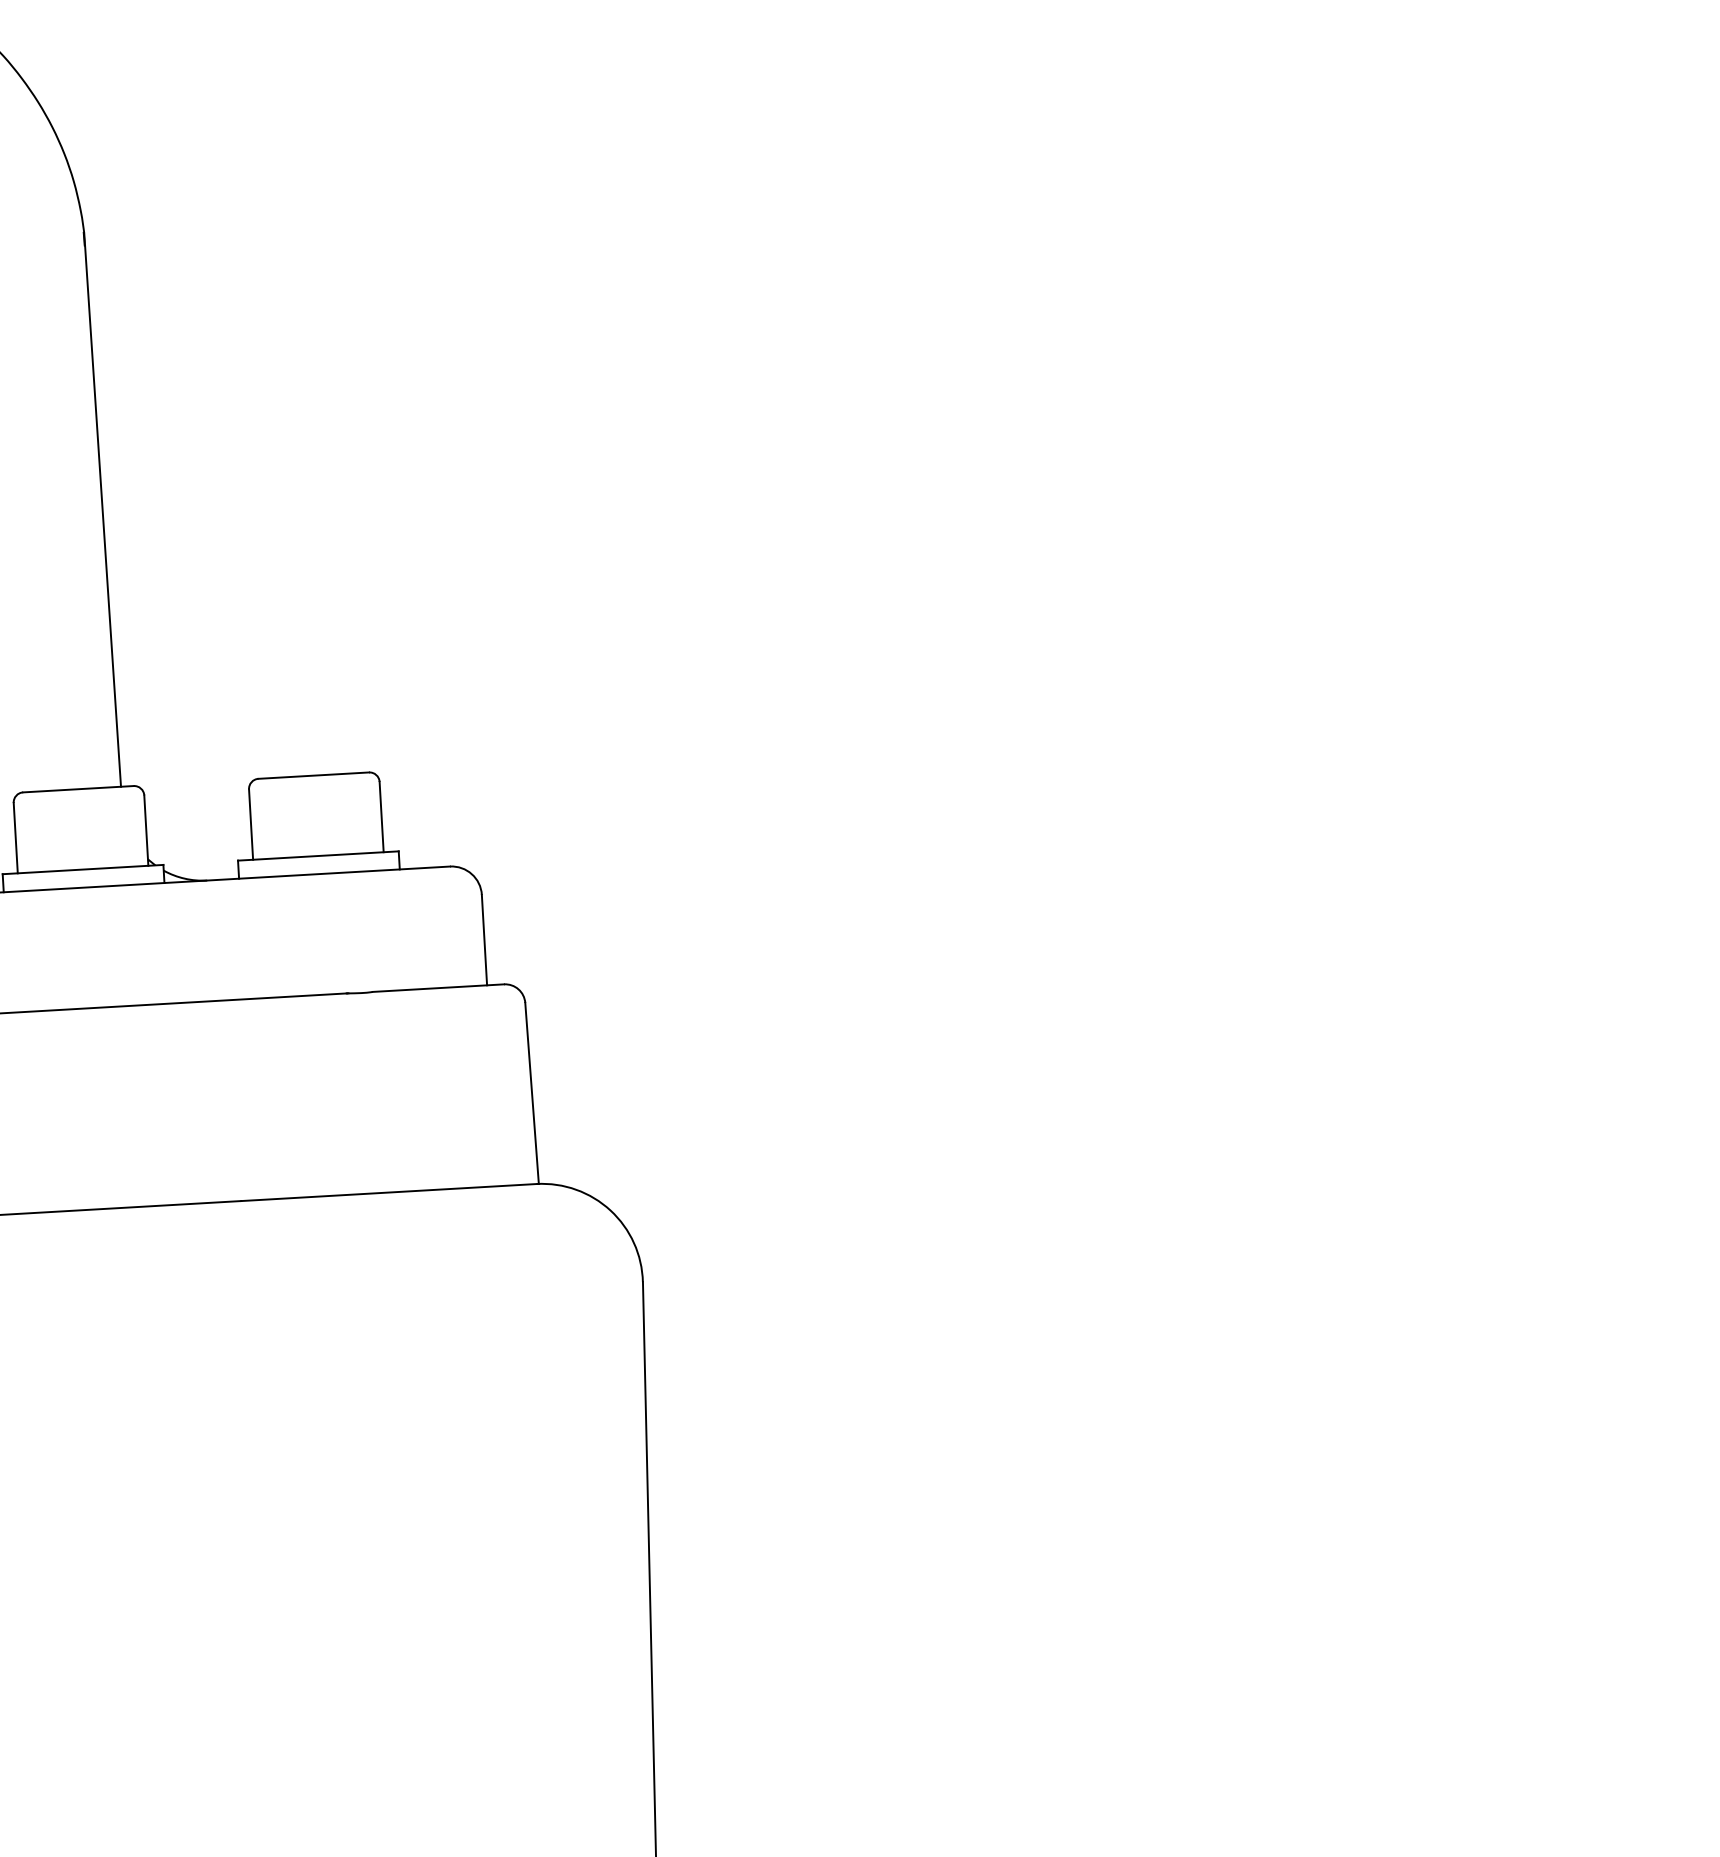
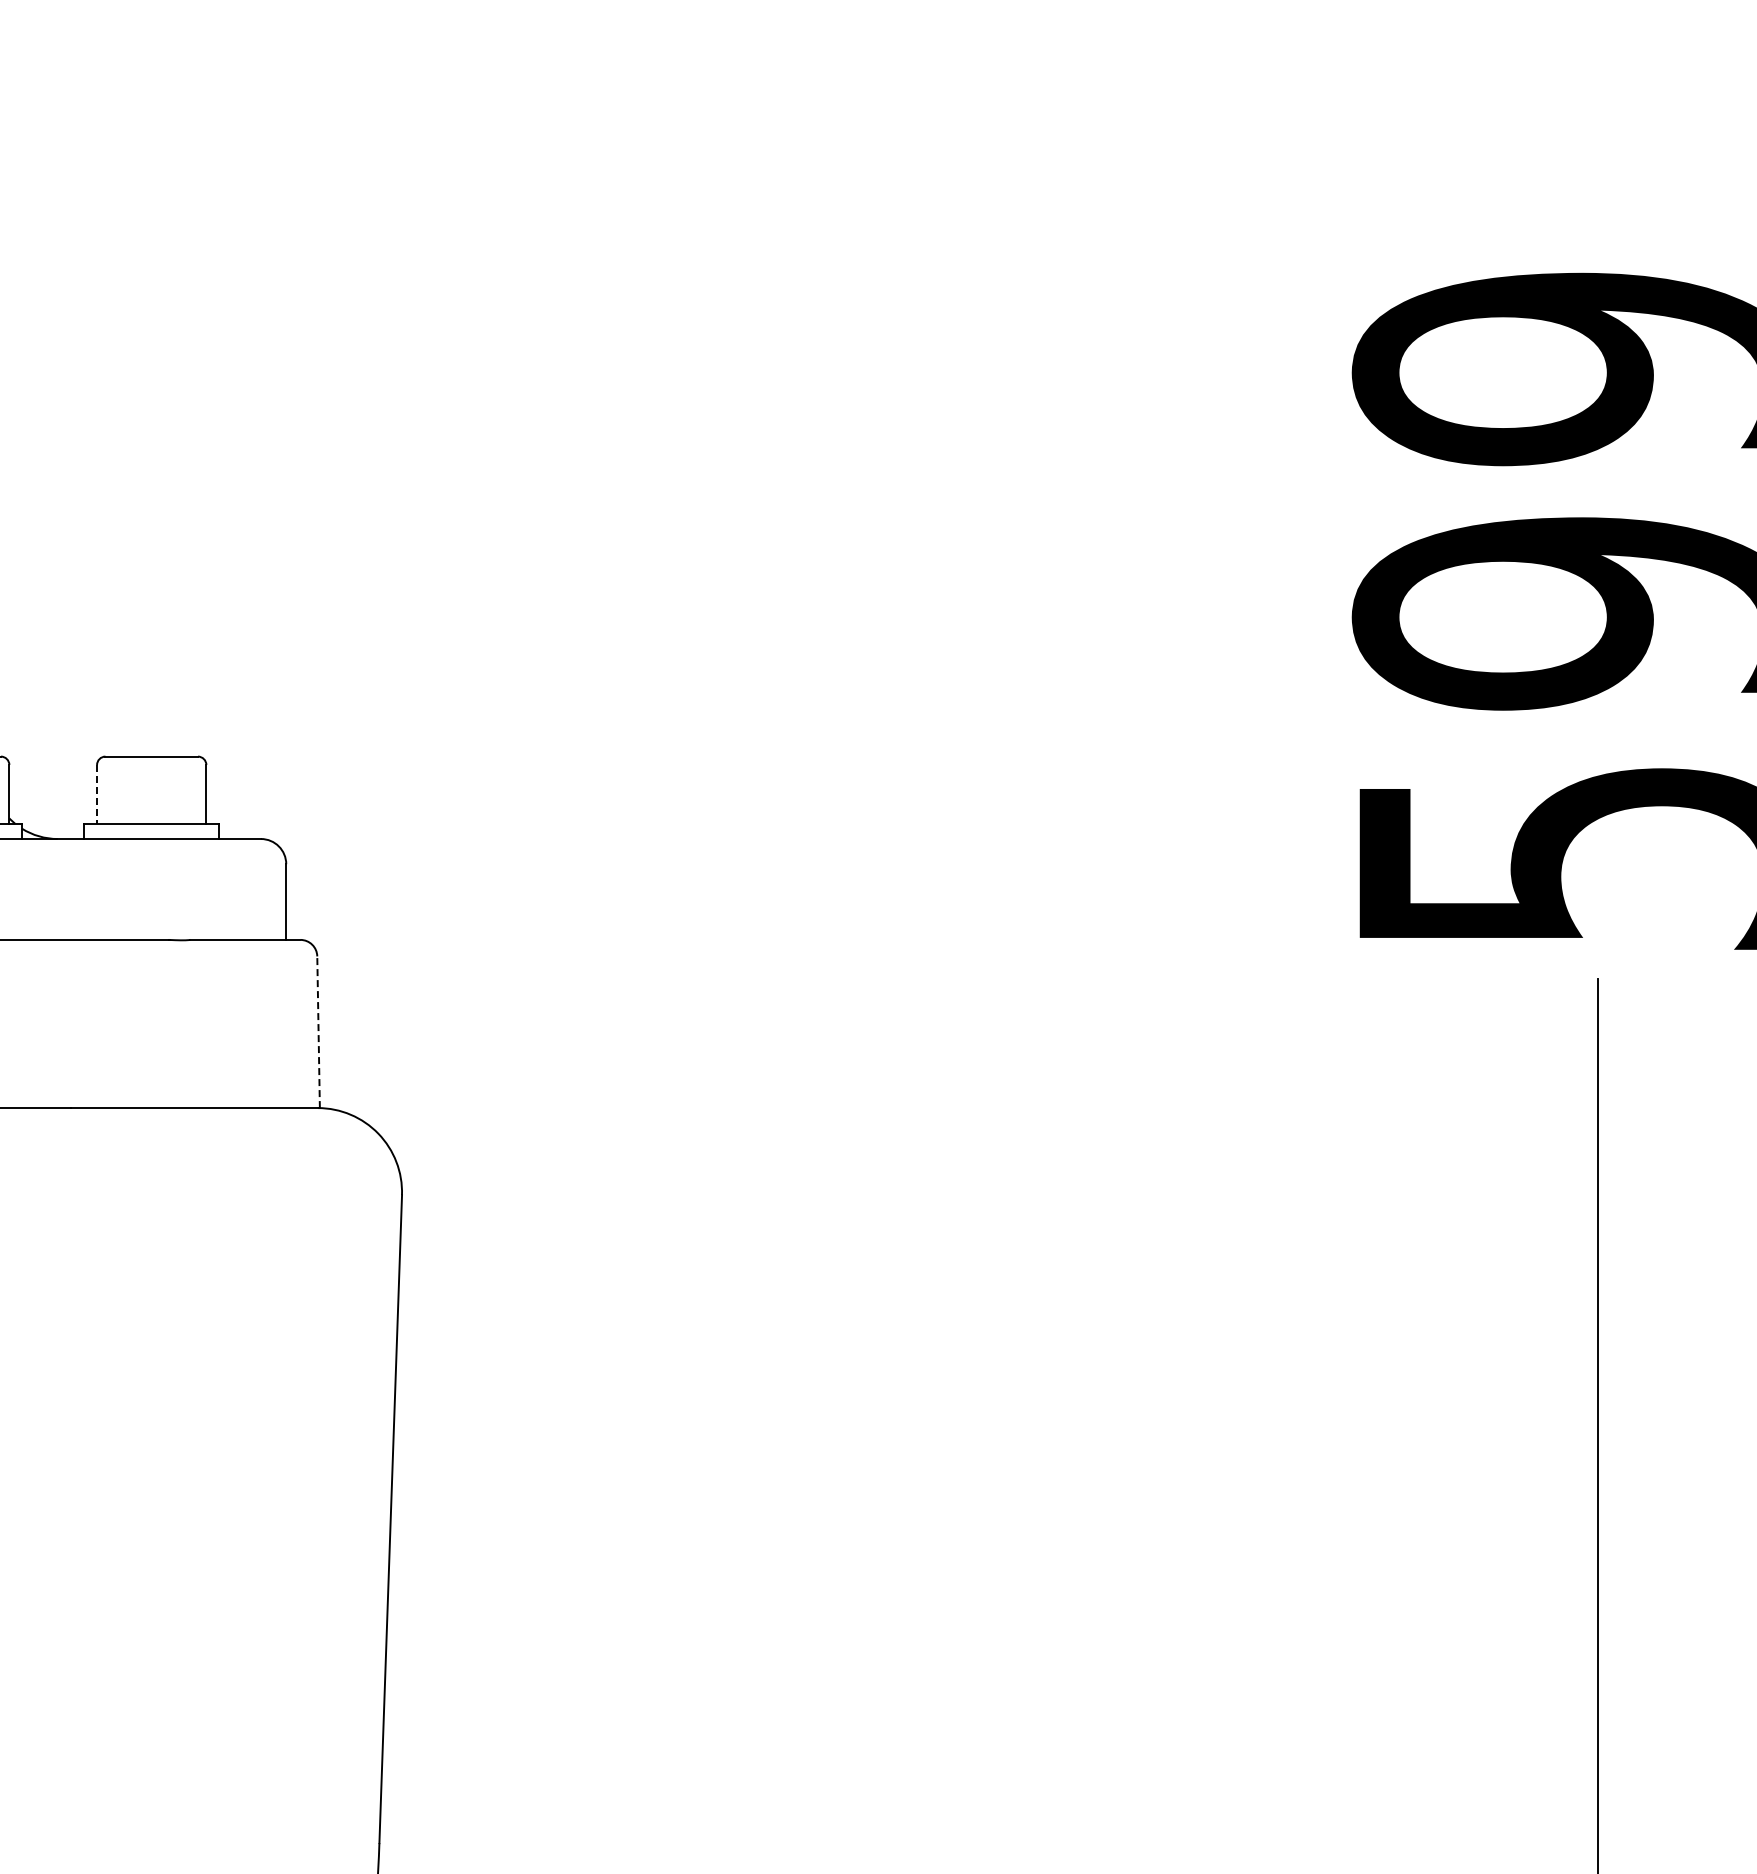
line: (251, 824) -> (97, 794), solid -> dashed
line: (531, 1093) -> (318, 1032), solid -> dashed

